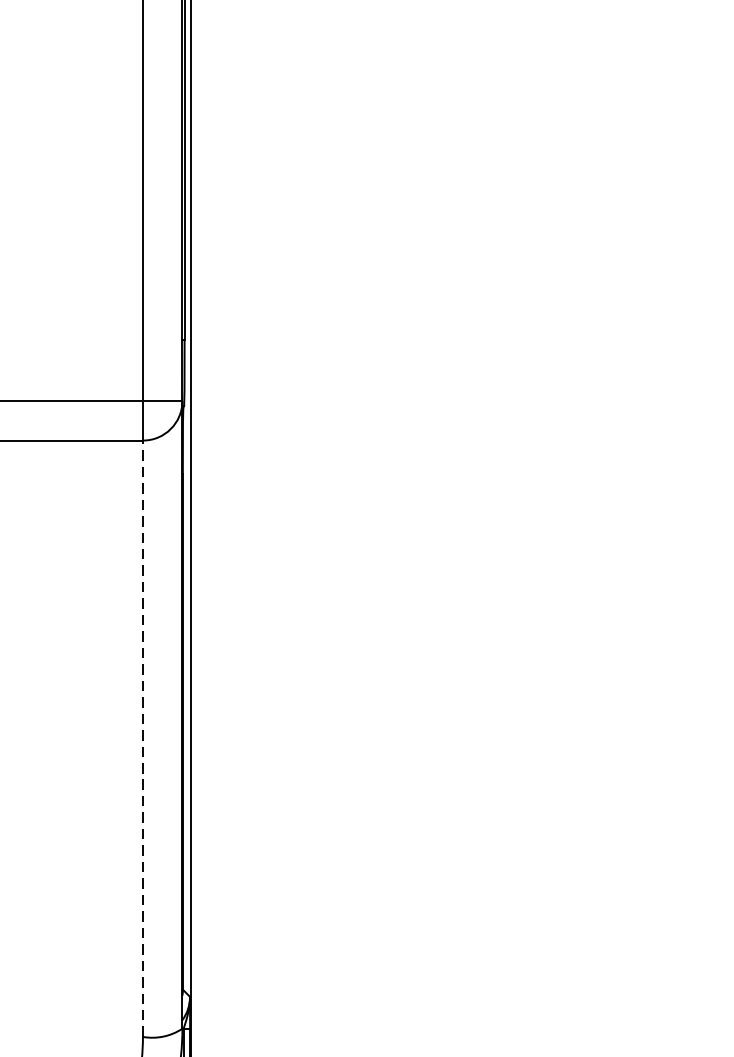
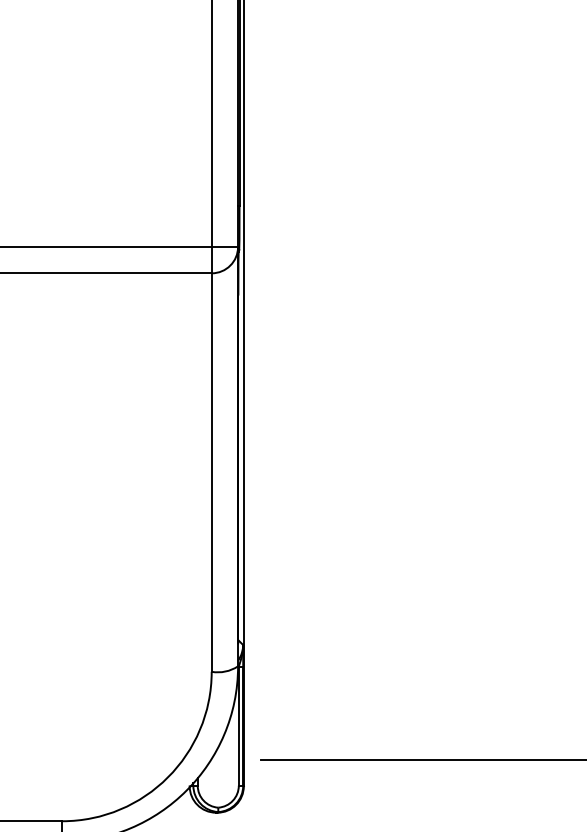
line: (142, 738) -> (211, 472), dashed -> solid

